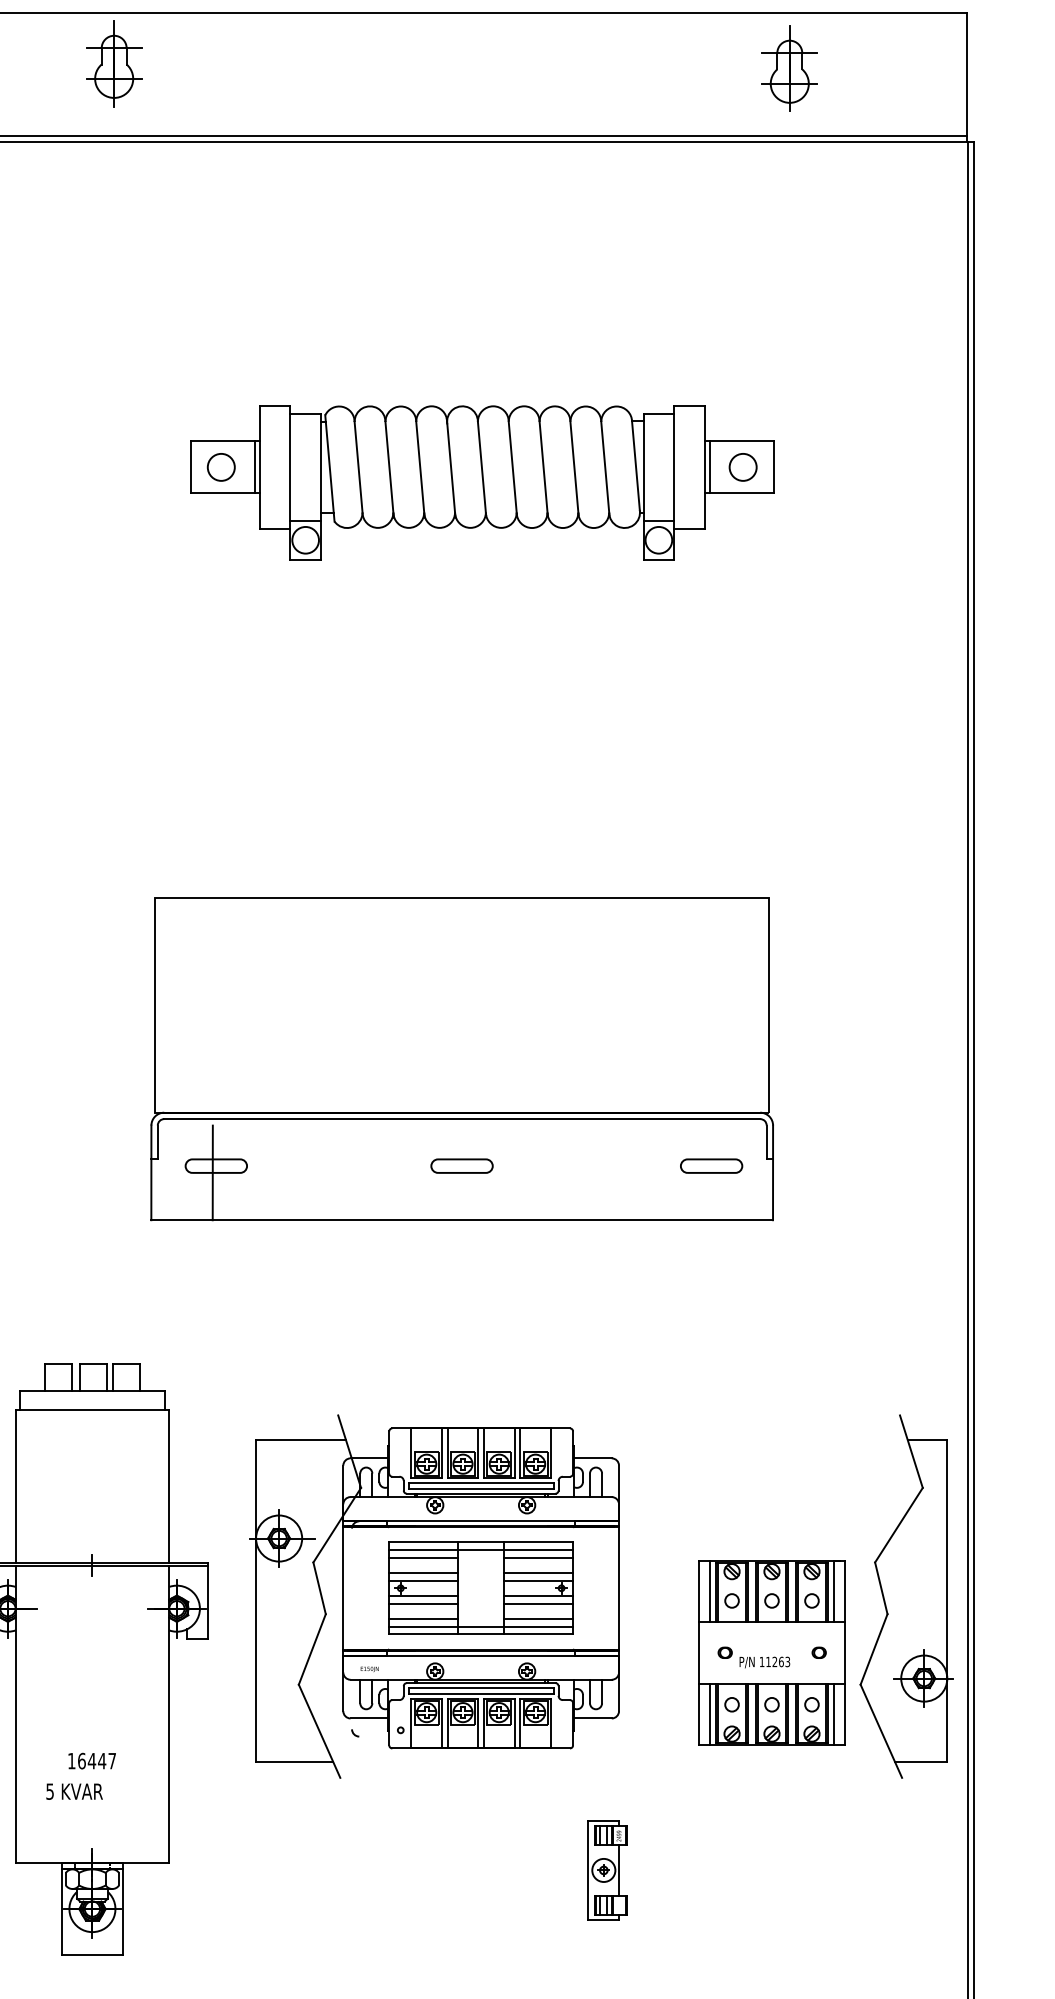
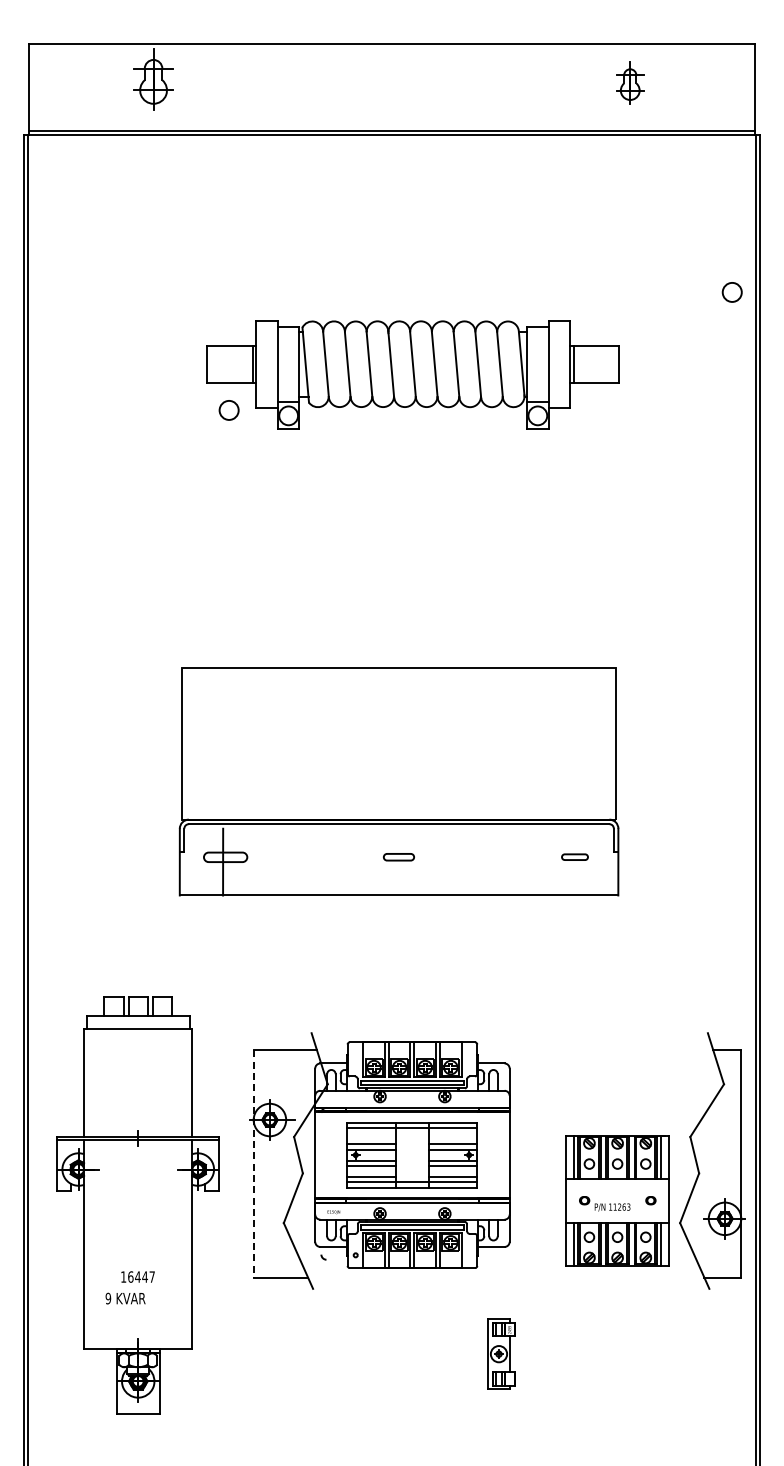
part: (790, 67) -> (630, 82), size x0.7
circle: (220, 467) -> (228, 410), moved
circle: (742, 467) -> (731, 292), moved
part: (461, 1164) -> (398, 856), size x0.7
part: (710, 1164) -> (574, 856), size x0.6
line: (423, 1557) -> (371, 1133), removed
line: (537, 1557) -> (452, 1133), removed
line: (255, 1601) -> (253, 1164), solid -> dashed
text: (50, 1790) -> (108, 1297), 5 -> 9

